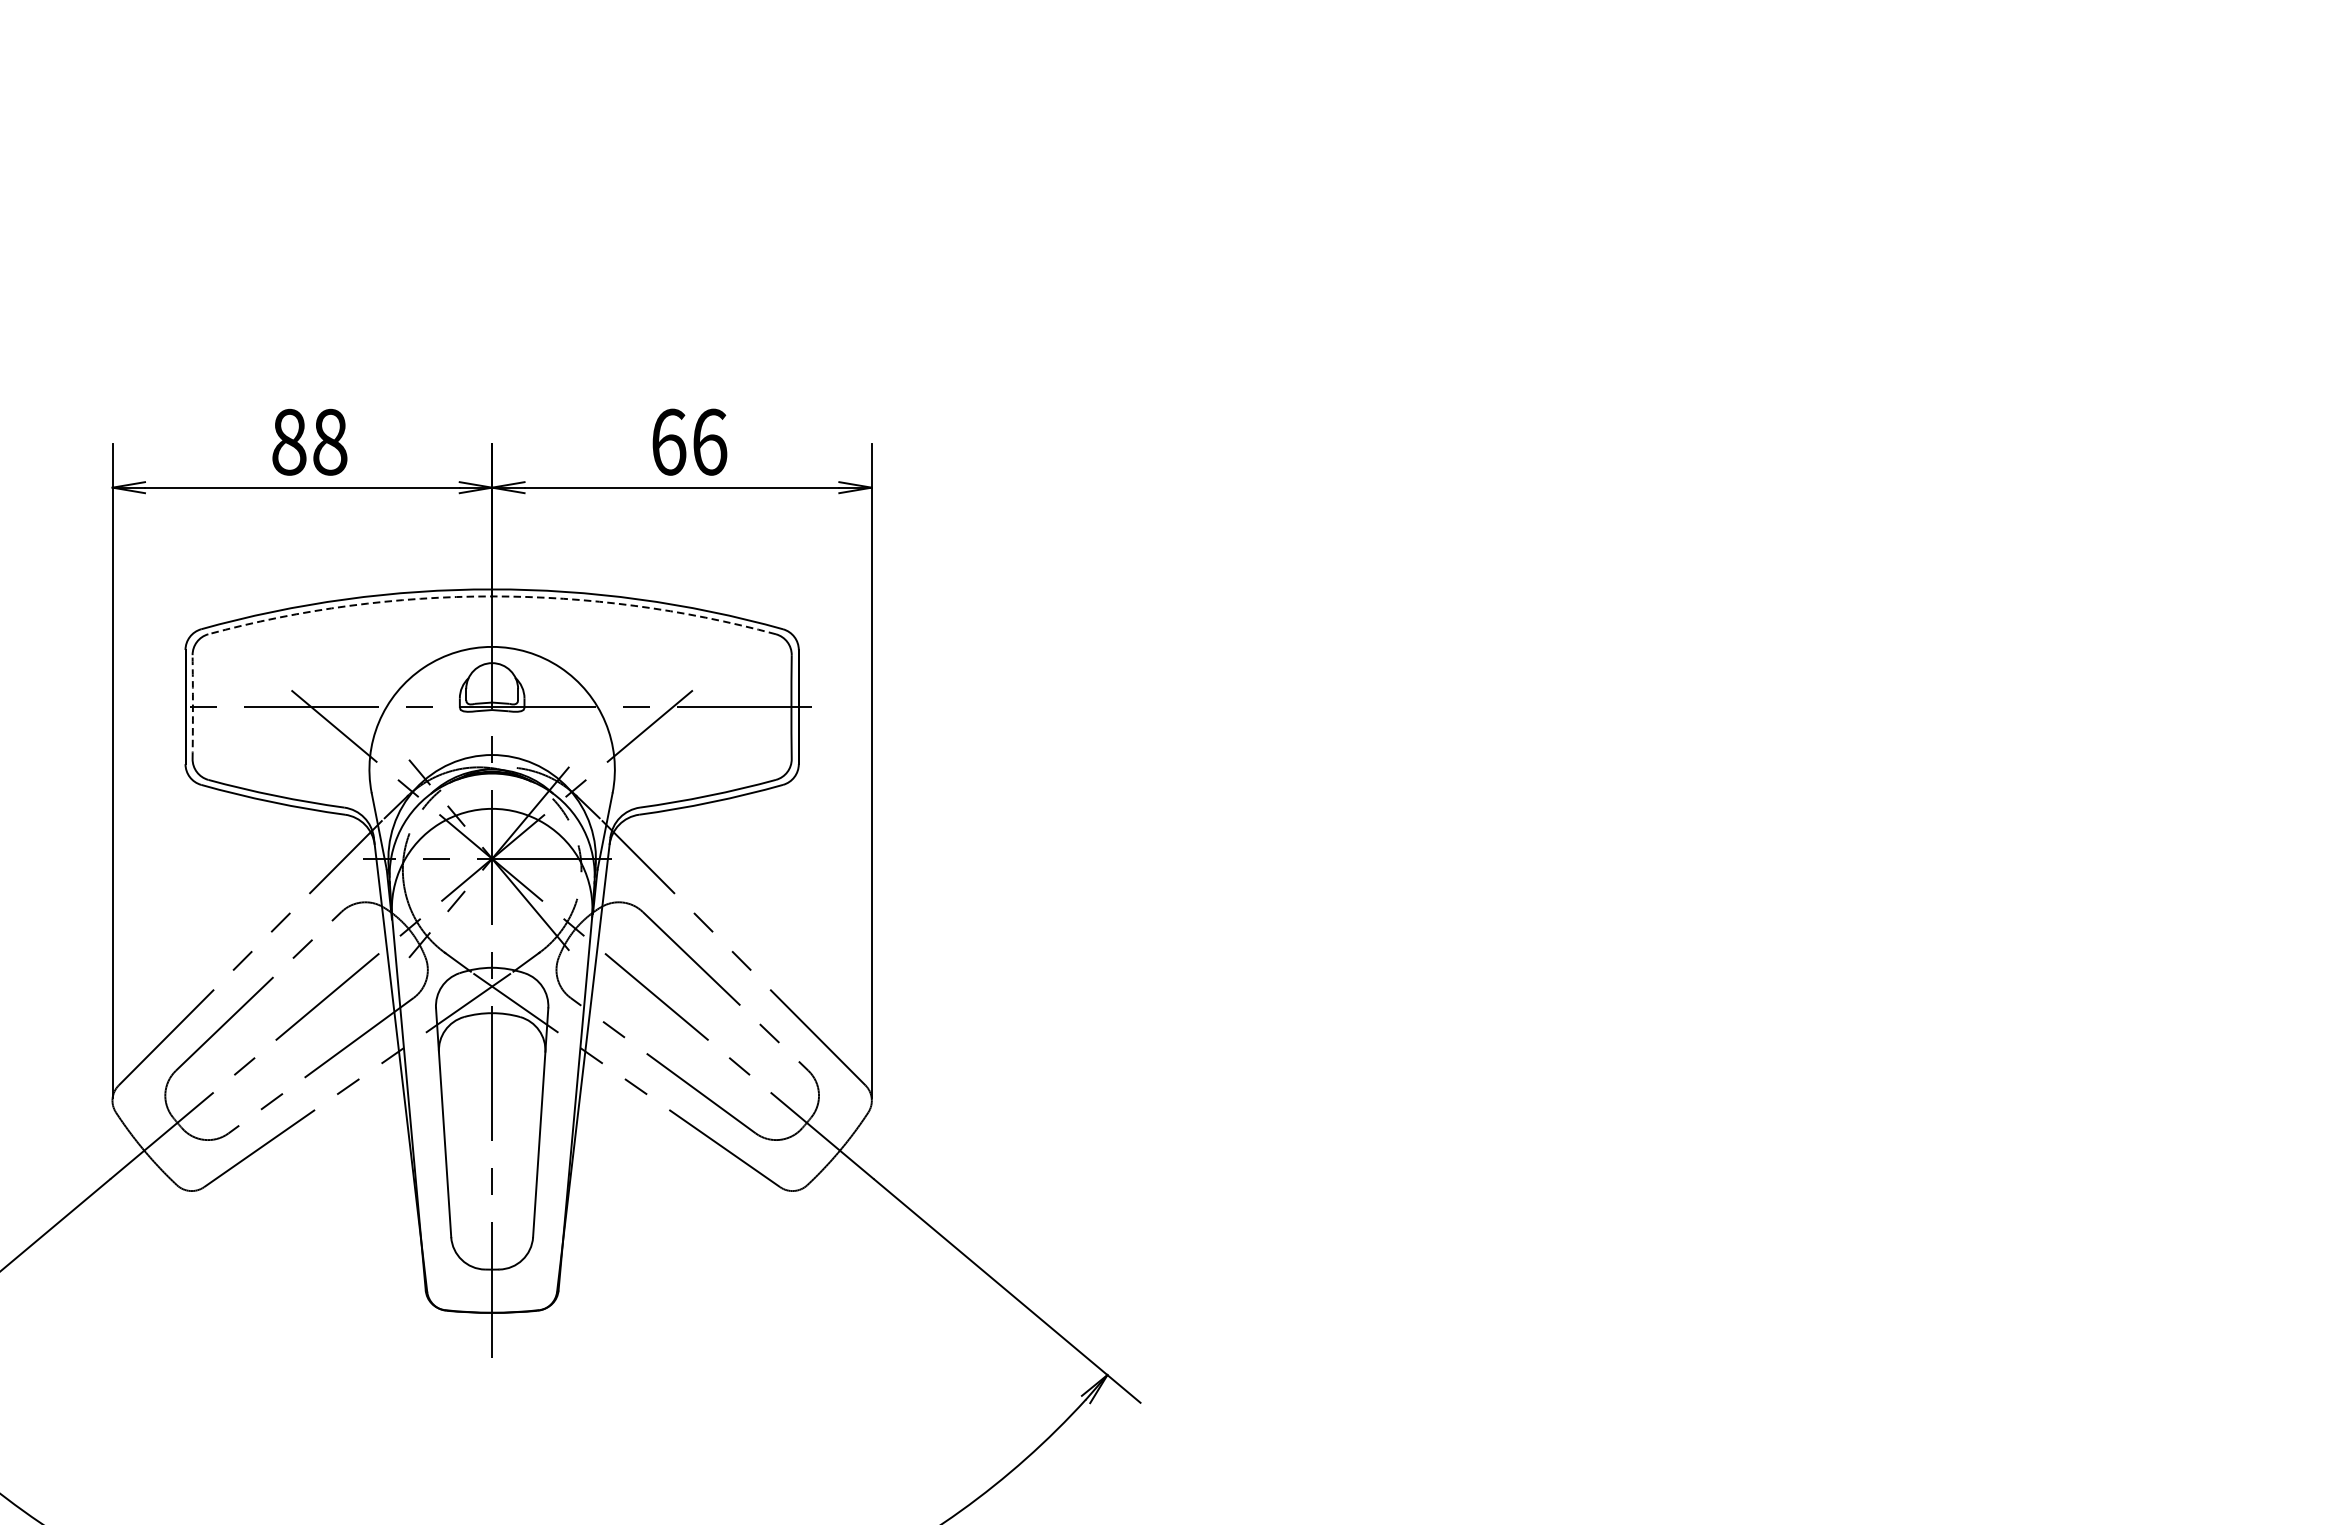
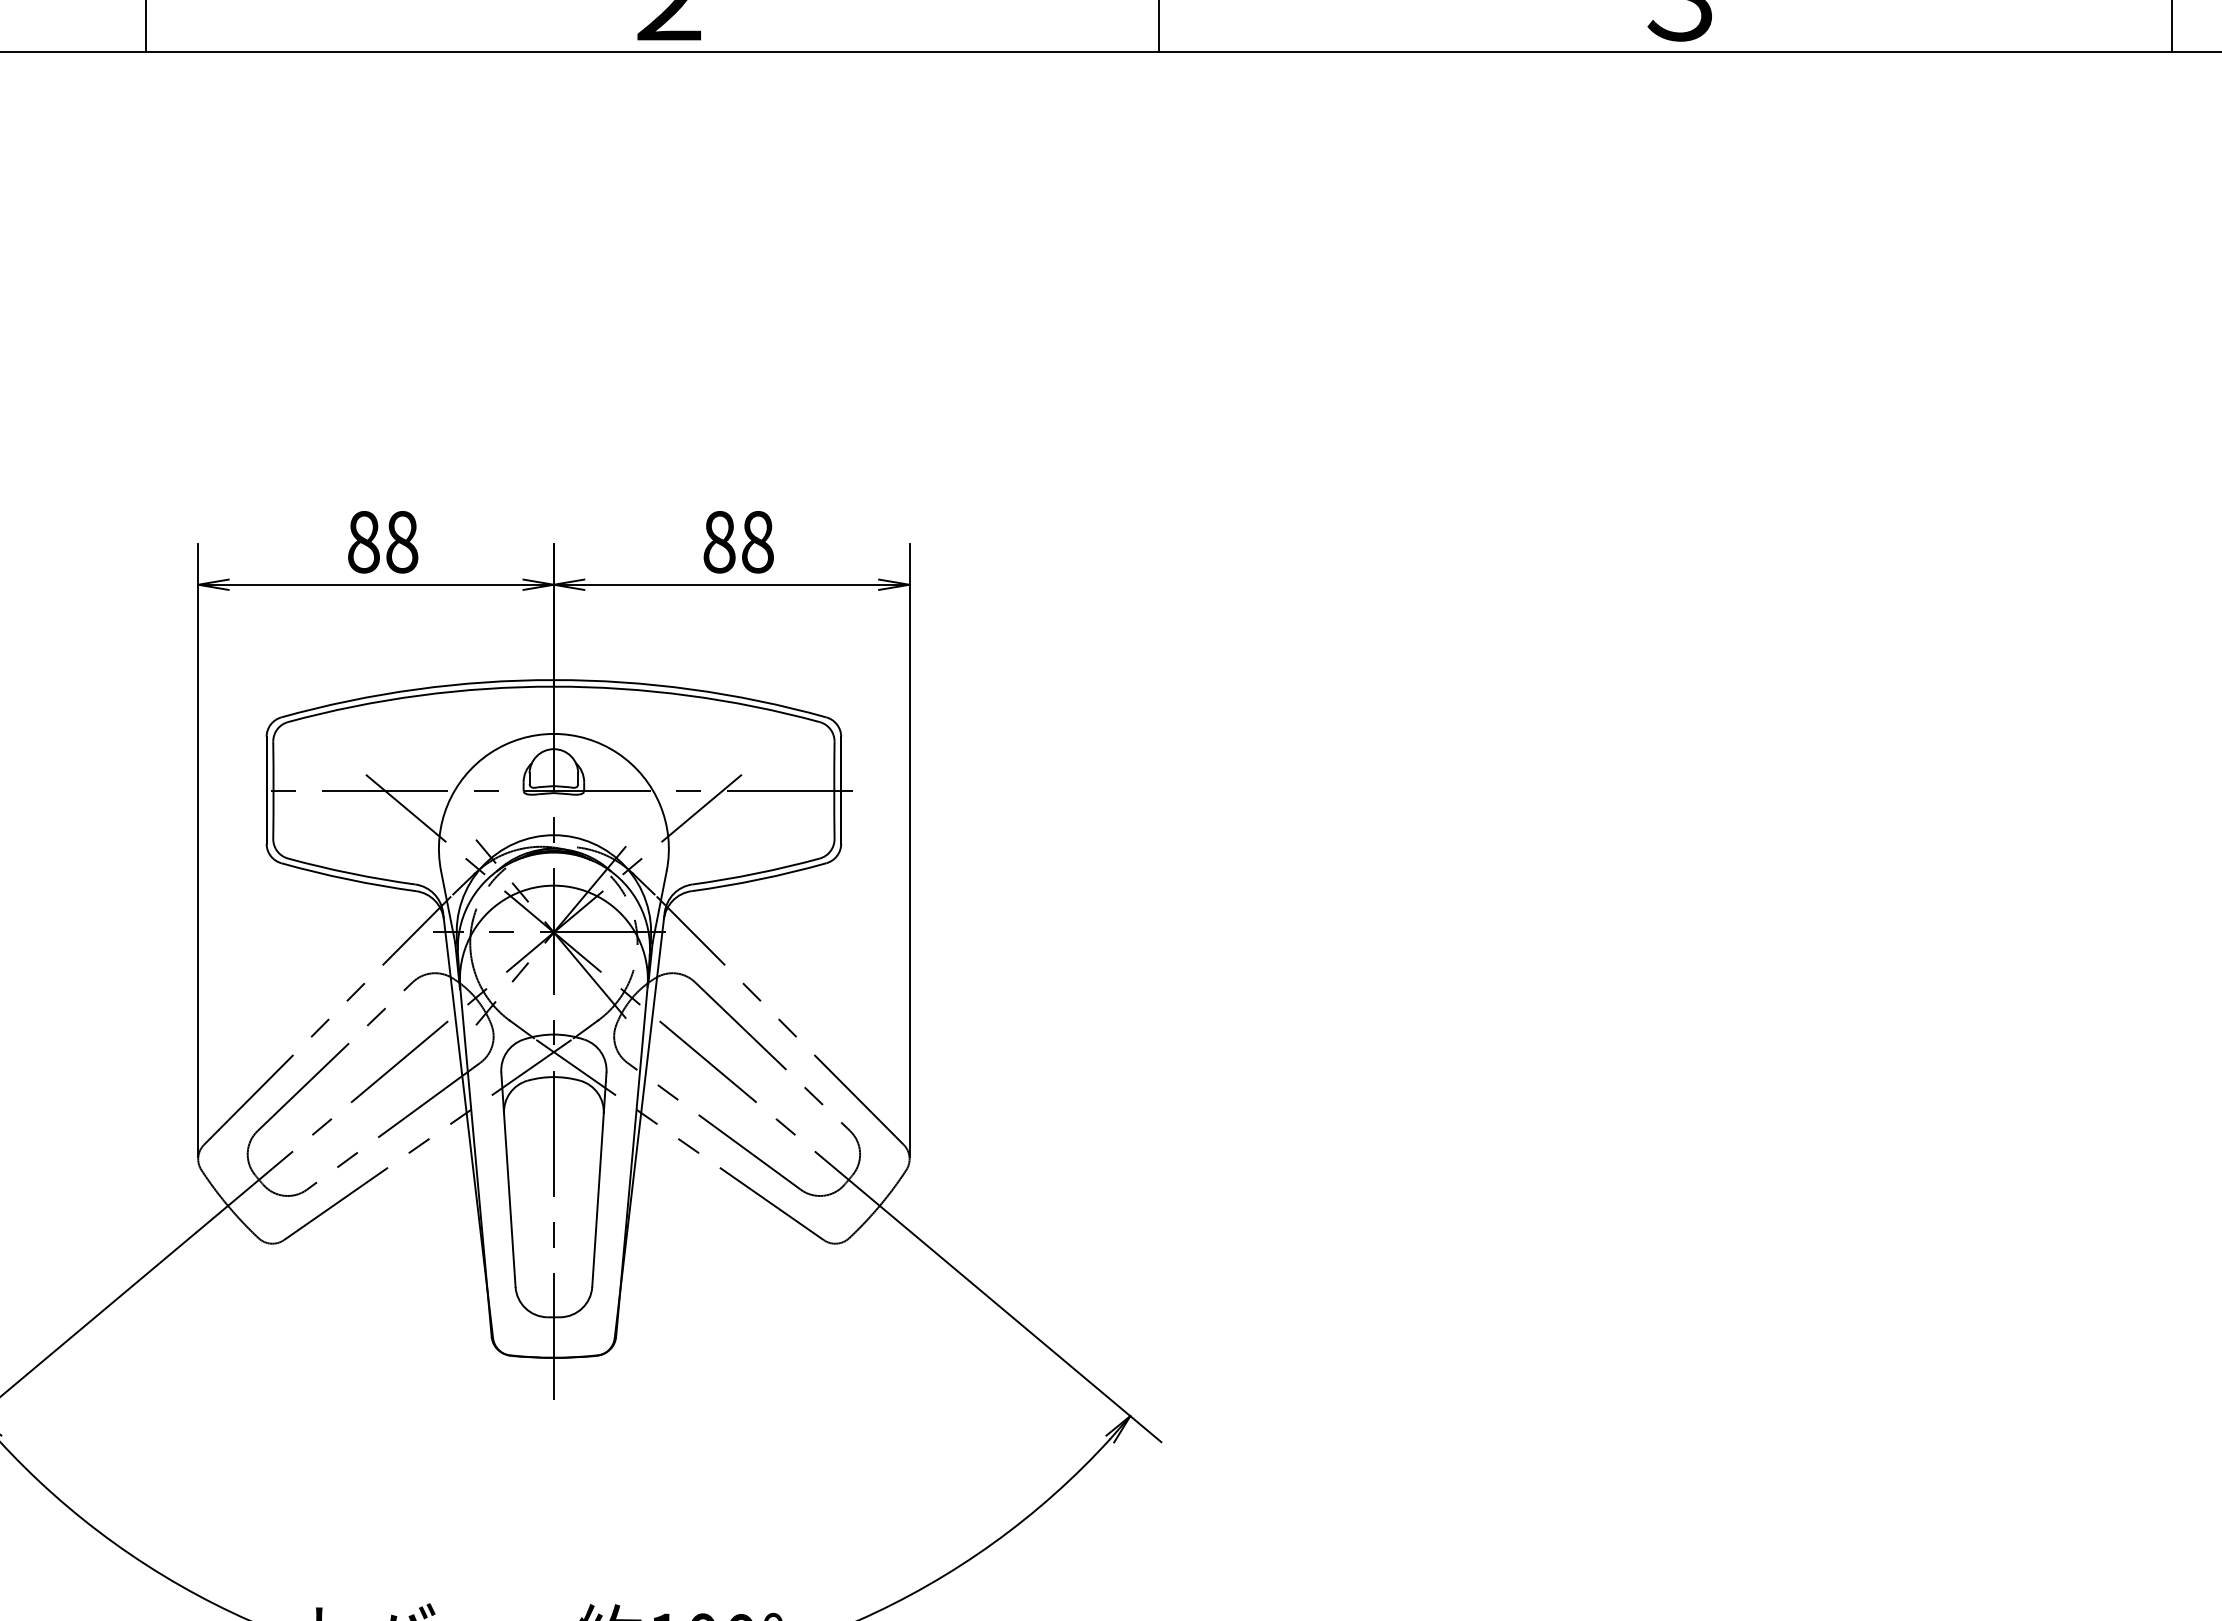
text: (689, 441) -> (738, 541), 66 -> 88
arc: (491, 596) -> (553, 686), dashed -> solid
arc: (192, 707) -> (273, 790), dashed -> solid

